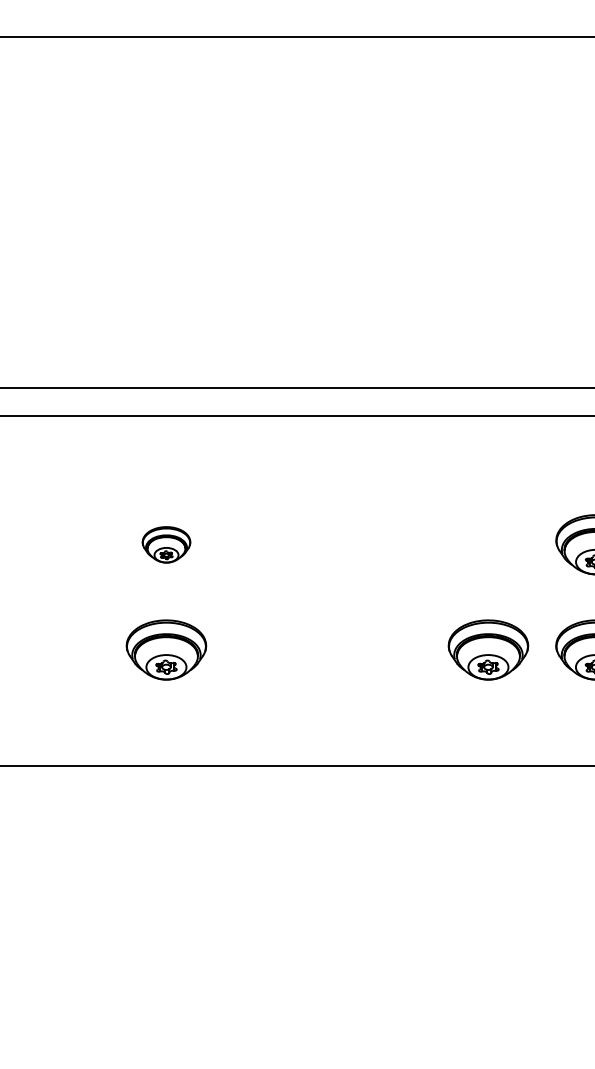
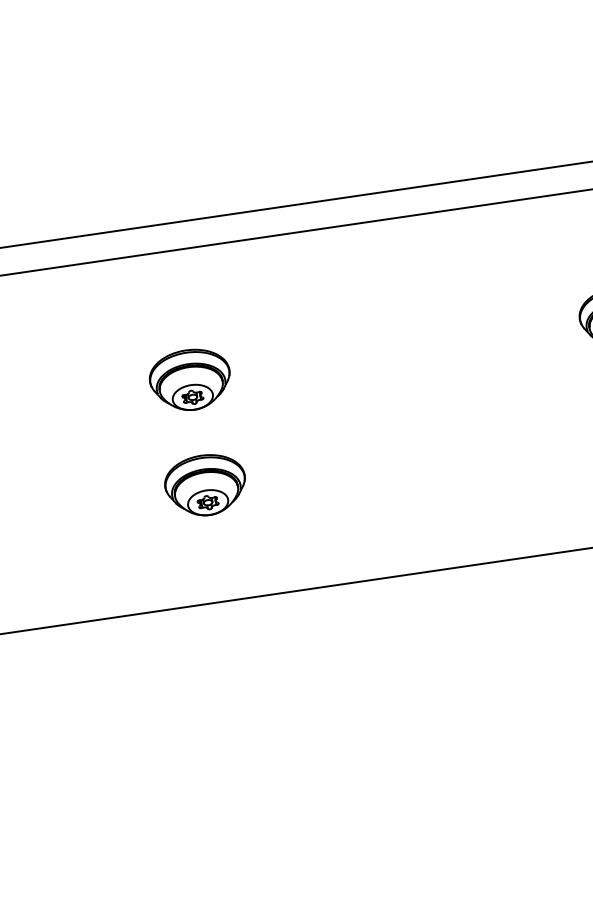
part: (166, 544) -> (190, 379), size x1.67
part: (488, 649) -> (527, 437), removed

